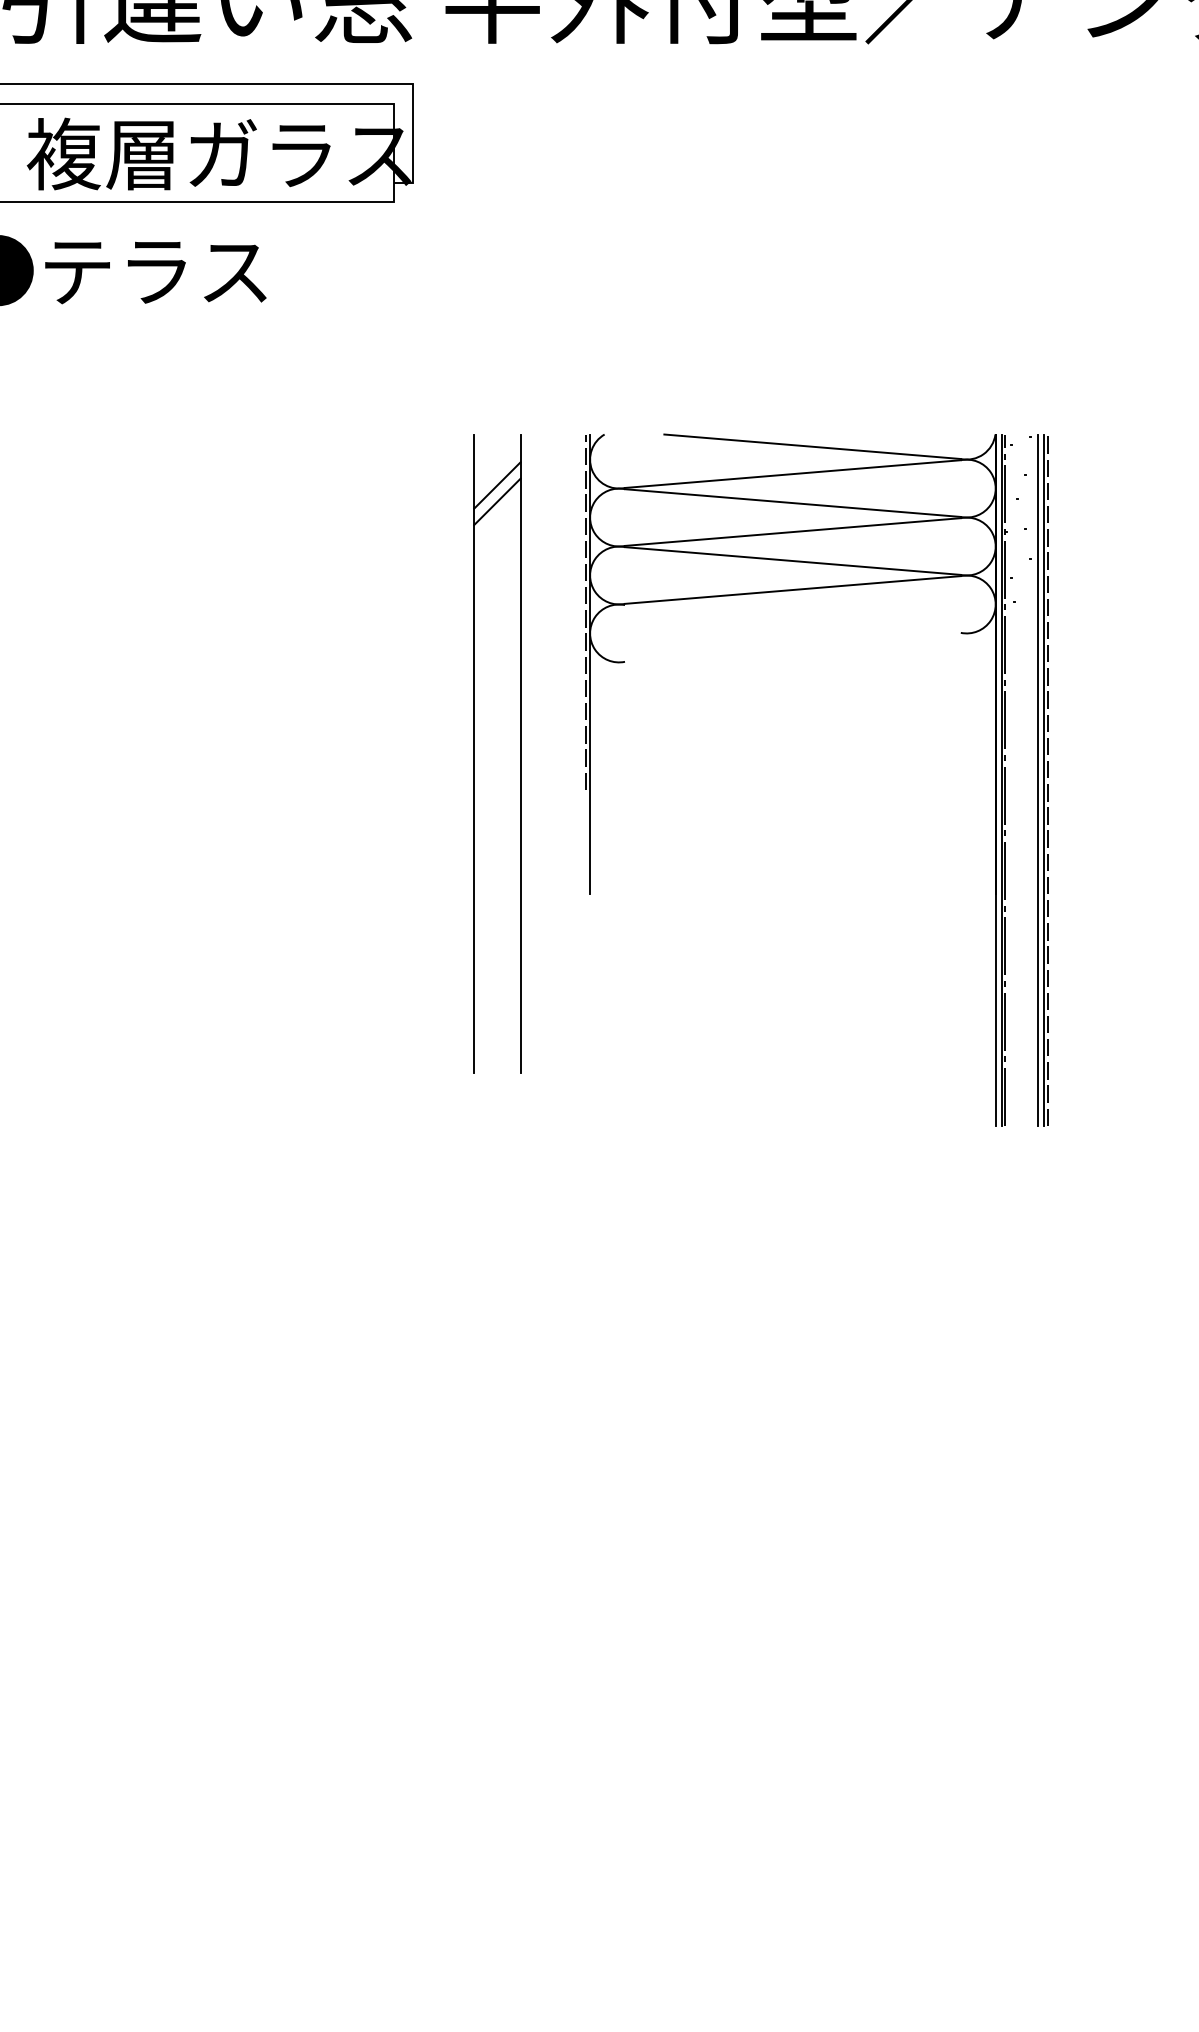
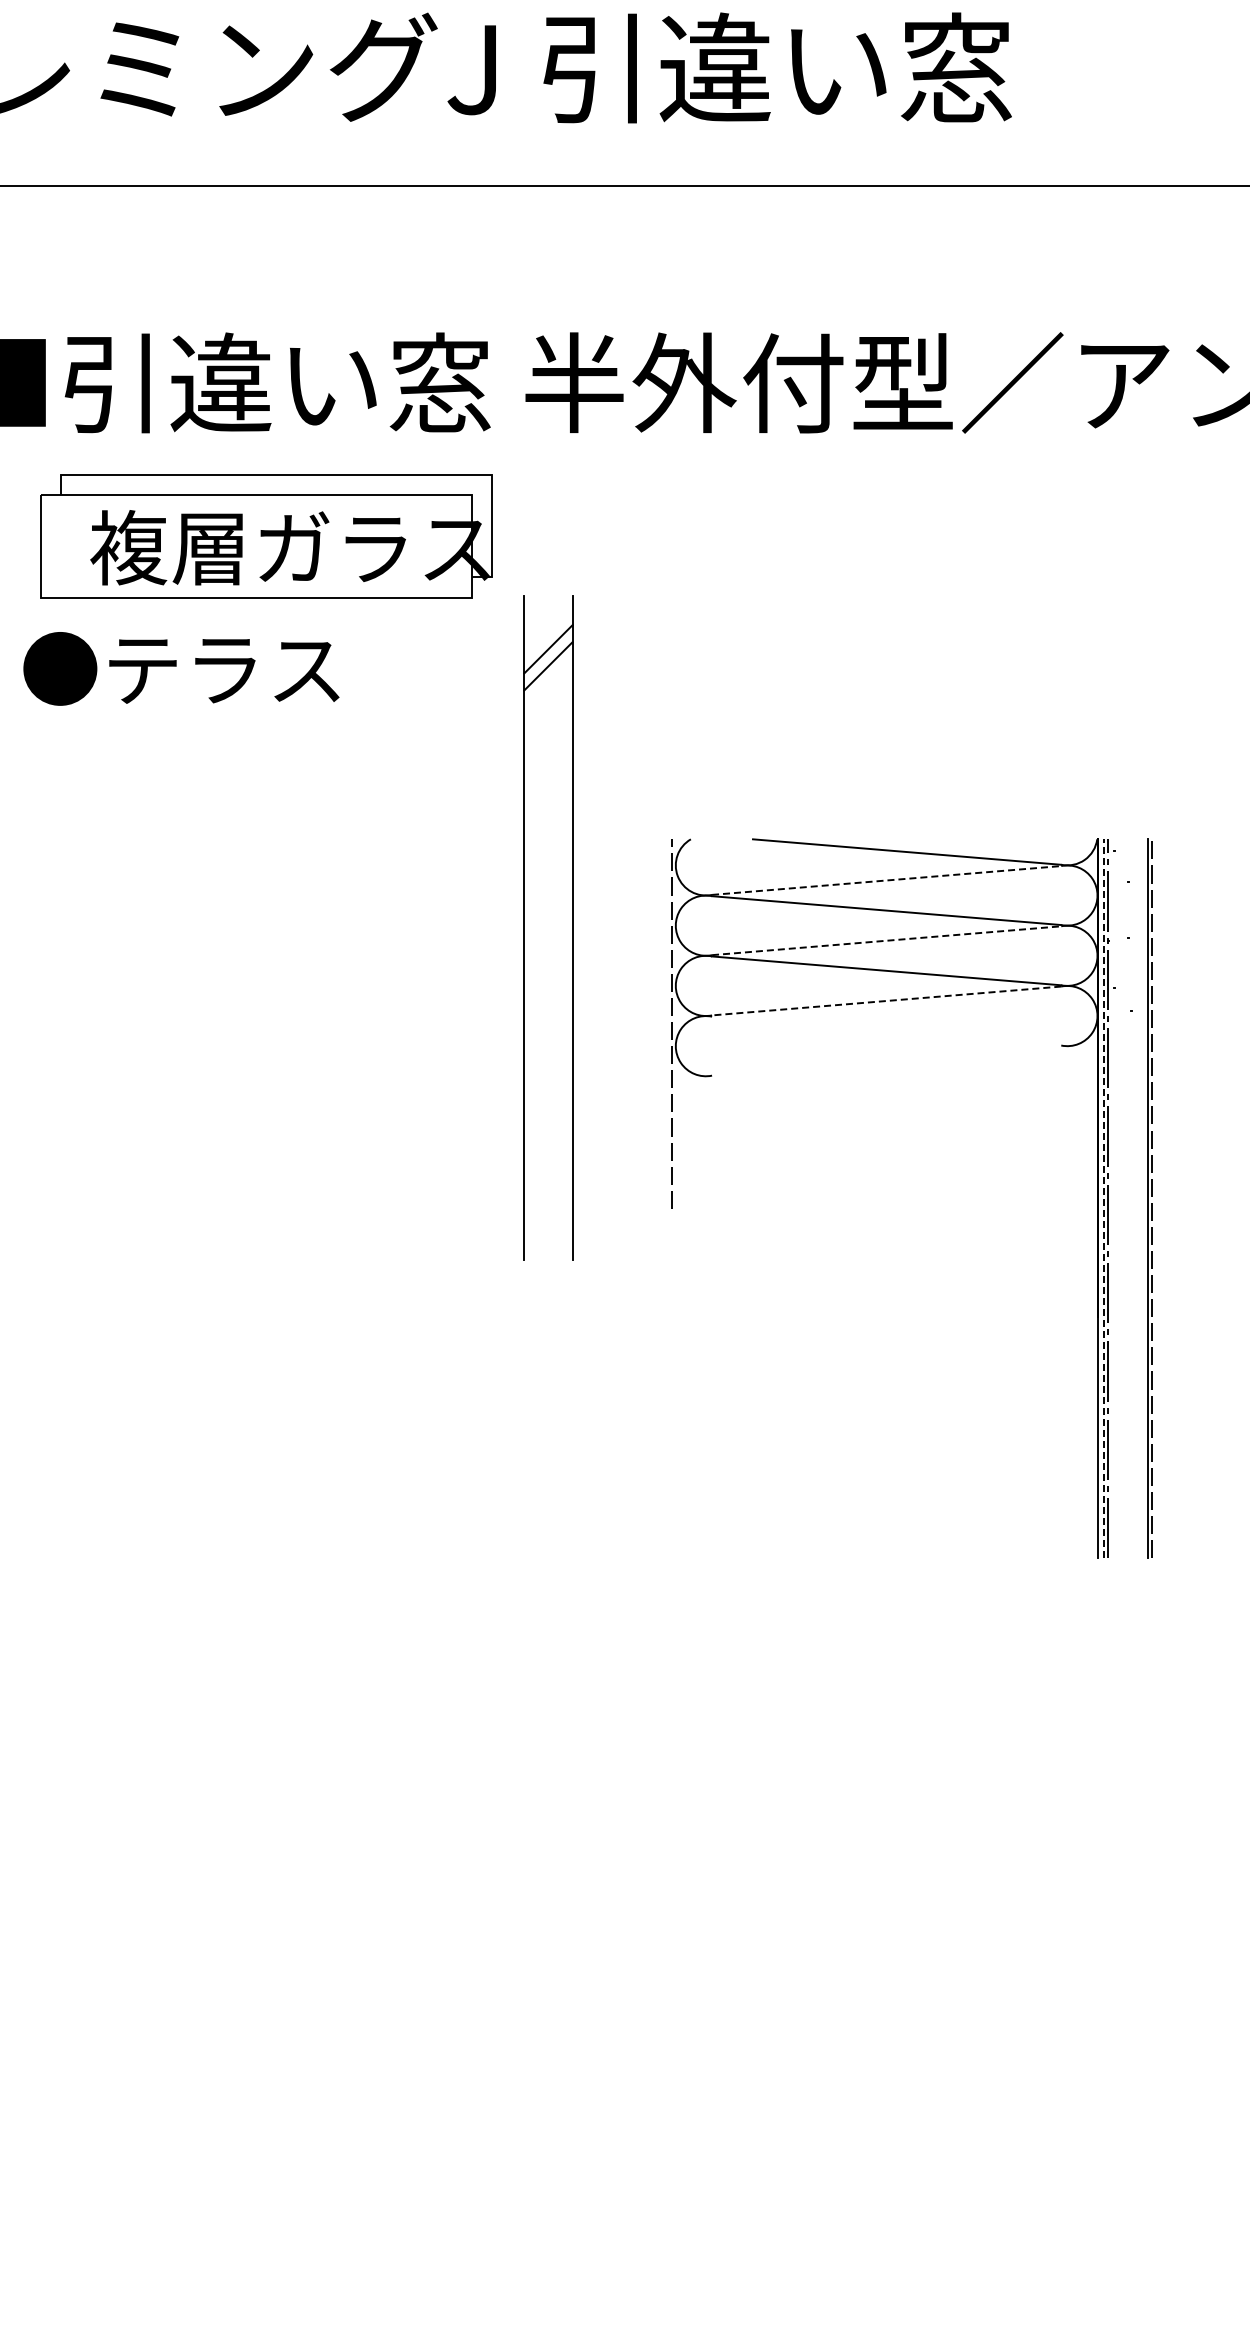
line: (793, 474) -> (887, 880), solid -> dashed
line: (793, 531) -> (887, 940), solid -> dashed
line: (792, 590) -> (886, 1001), solid -> dashed
line: (589, 664) -> (675, 1078), removed
part: (474, 753) -> (524, 927), moved
line: (1001, 779) -> (1103, 1198), solid -> dashed
line: (1038, 779) -> (1141, 1198), removed

